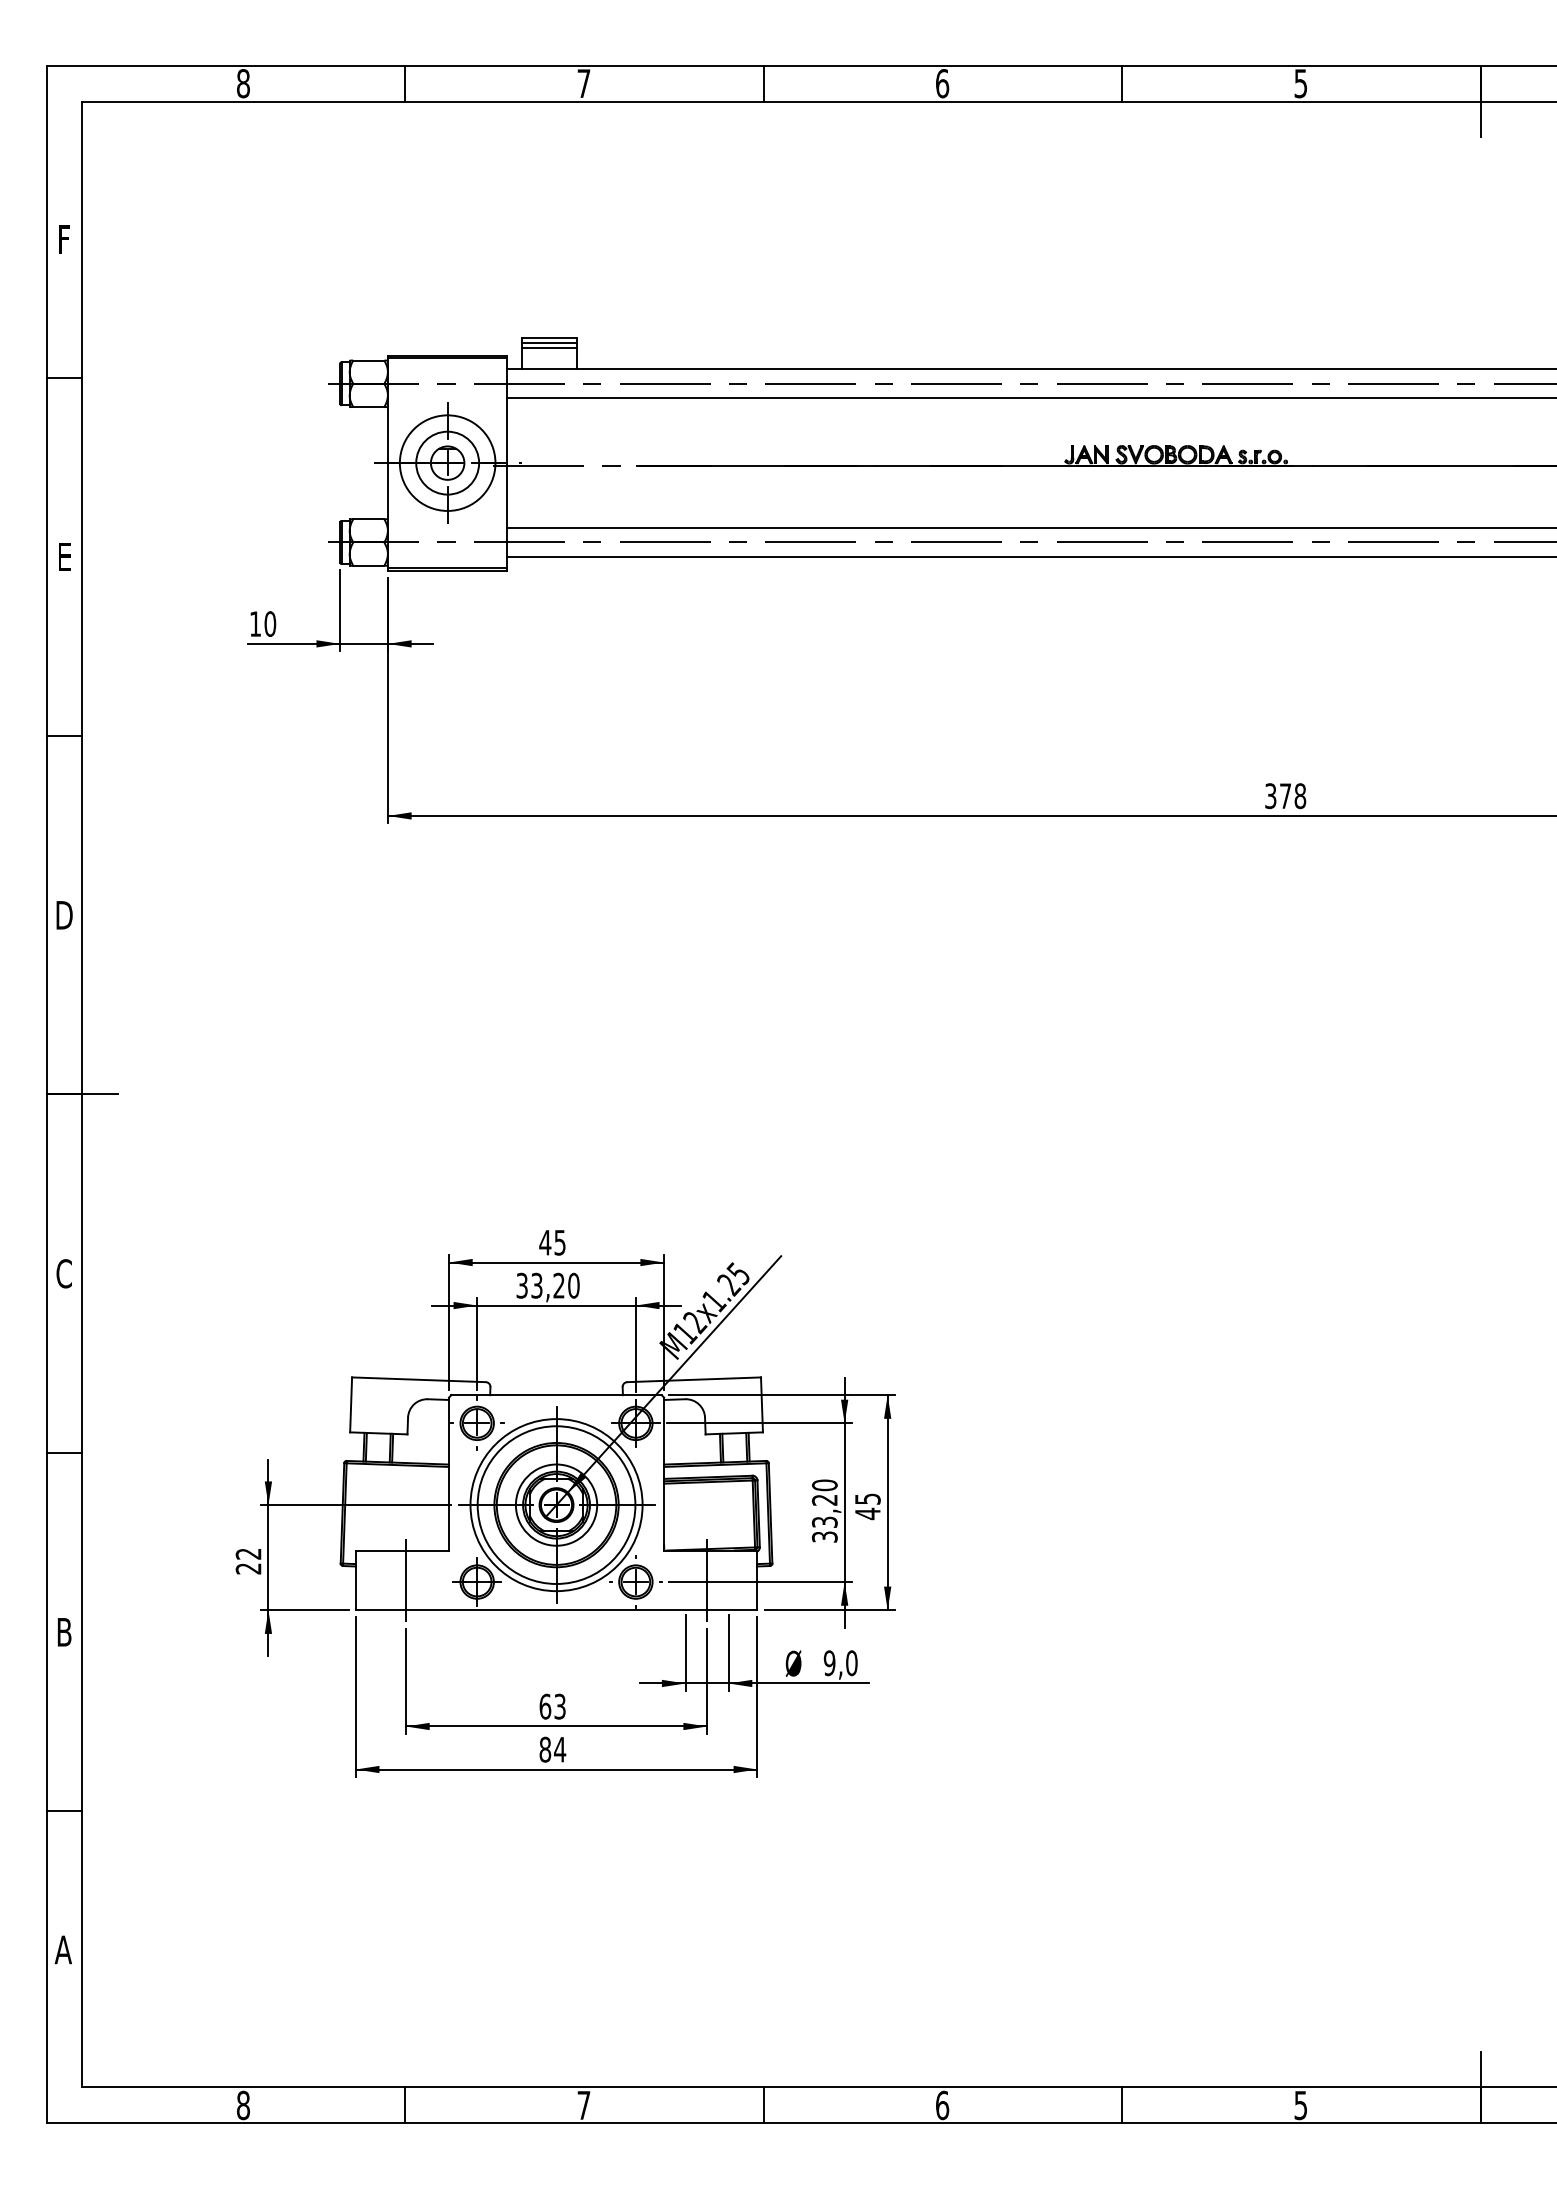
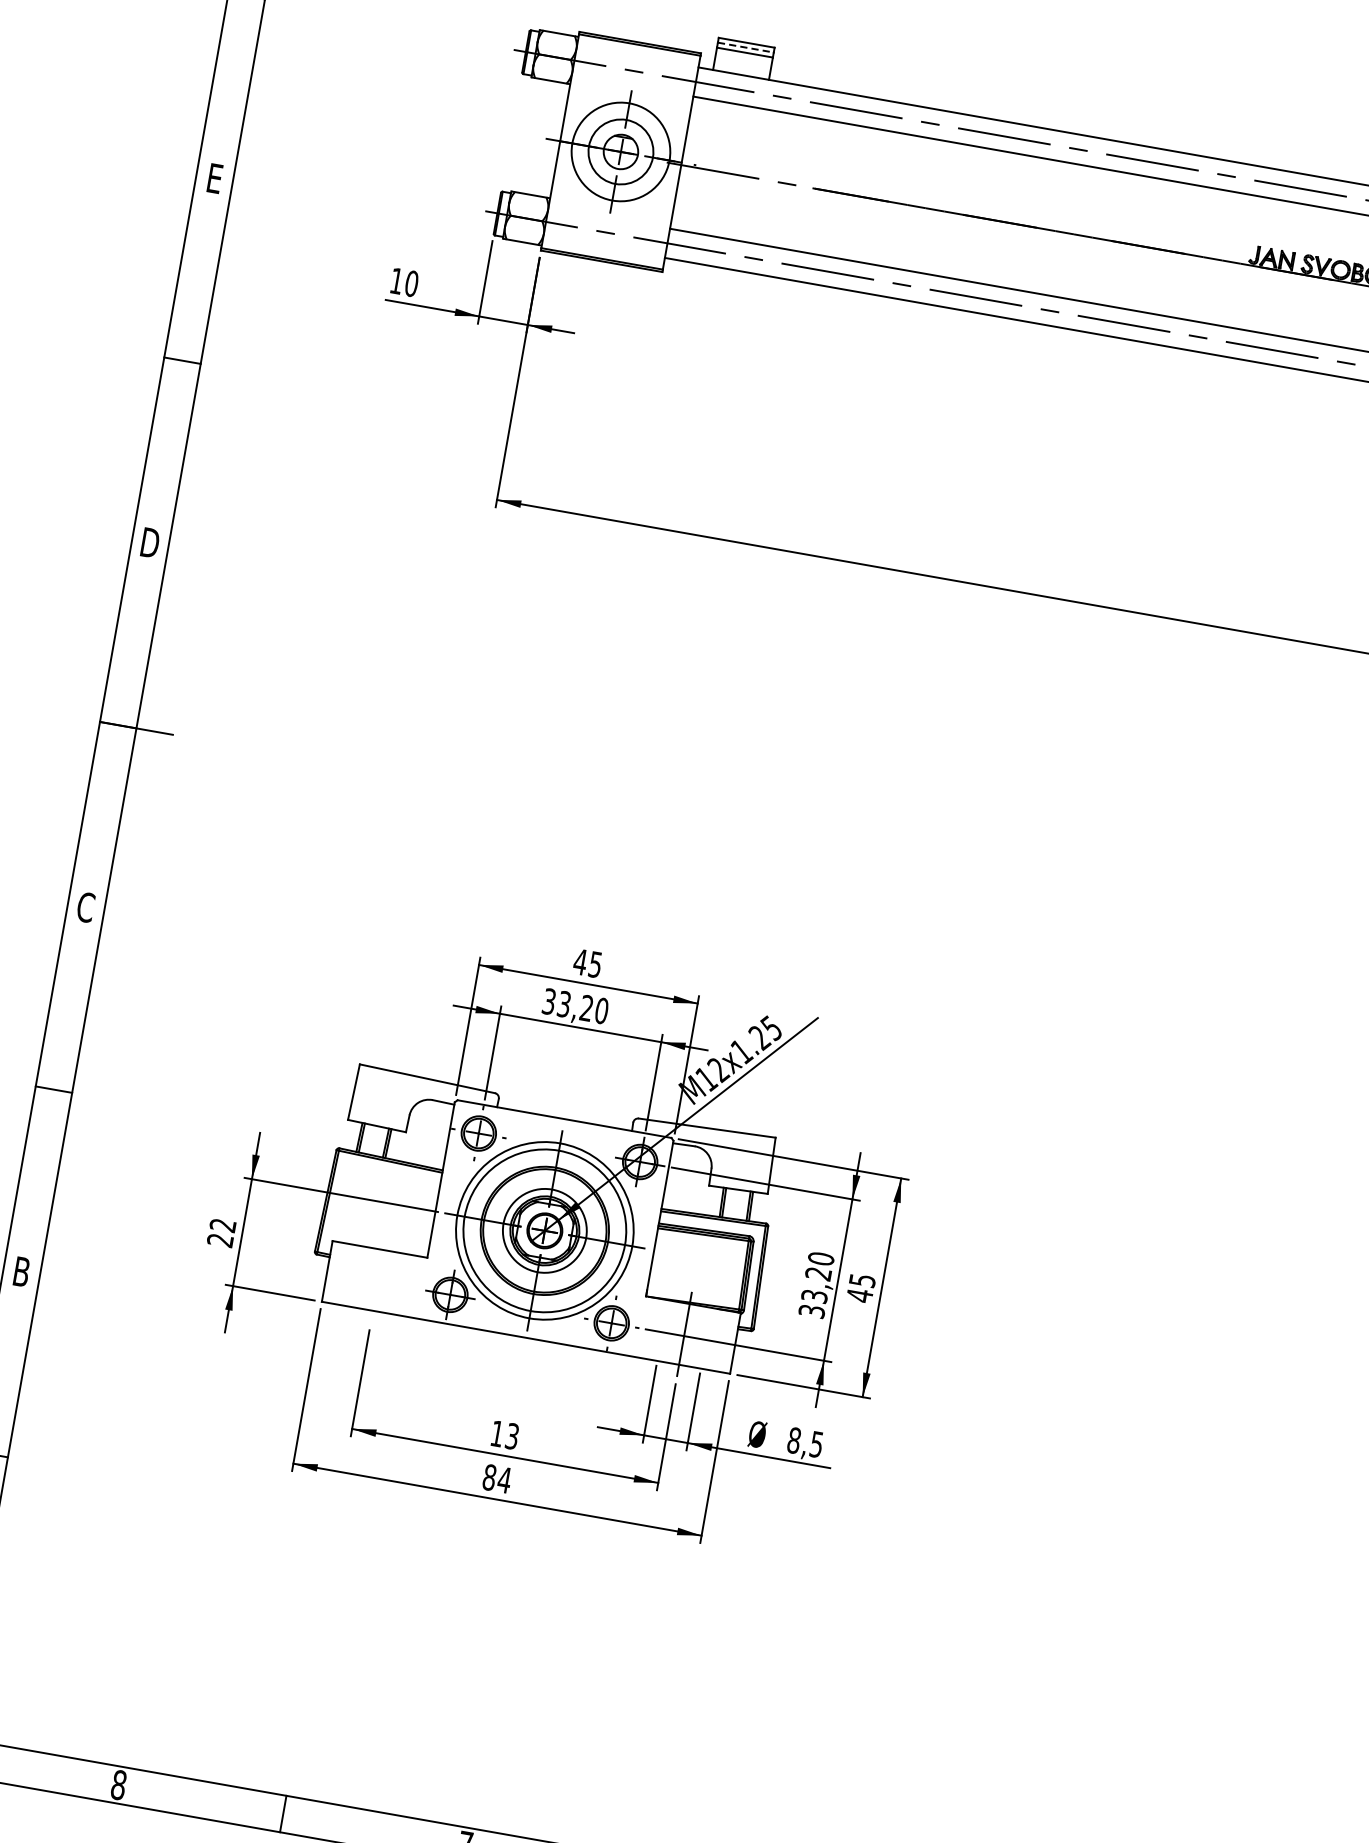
line: (549, 342) -> (746, 47), solid -> dashed
line: (405, 1580) -> (377, 1280), removed
text: (840, 1663) -> (805, 1442), 9,0 -> 8,5
text: (545, 1706) -> (497, 1433), 63 -> 13

